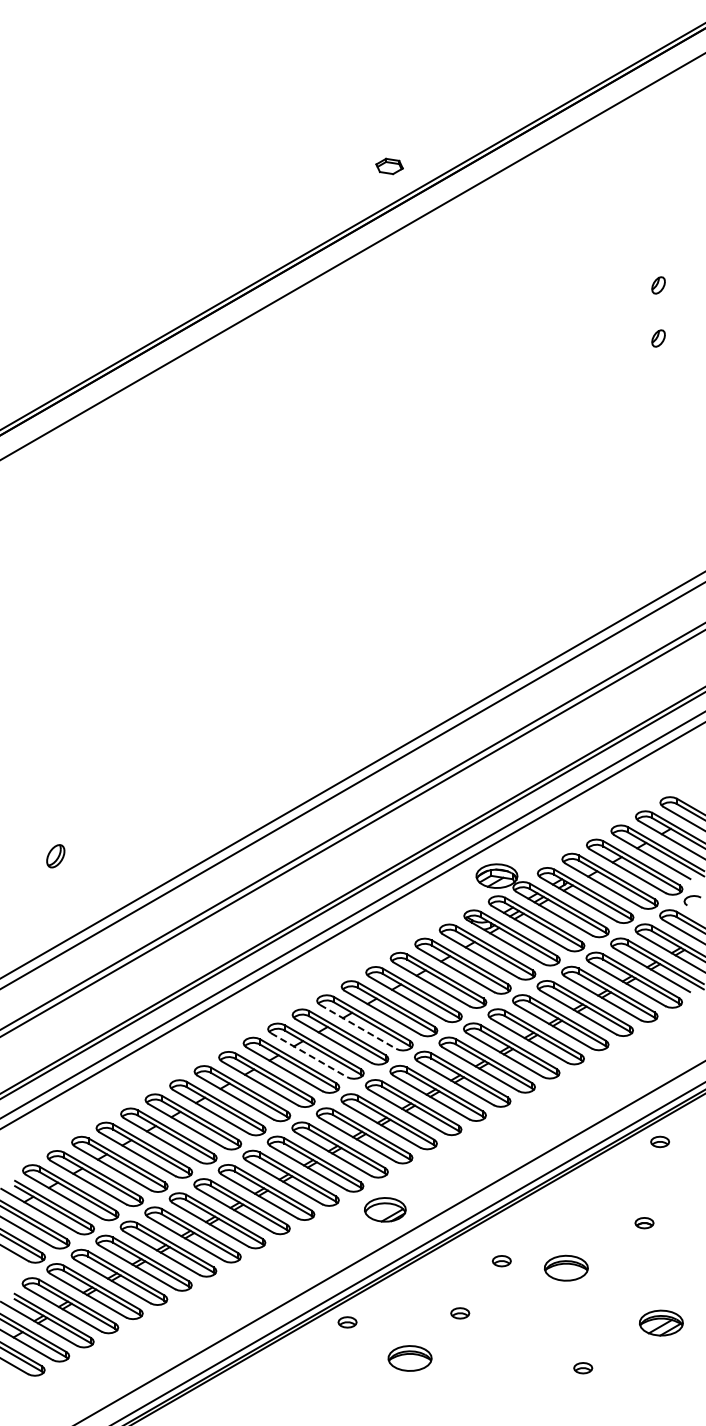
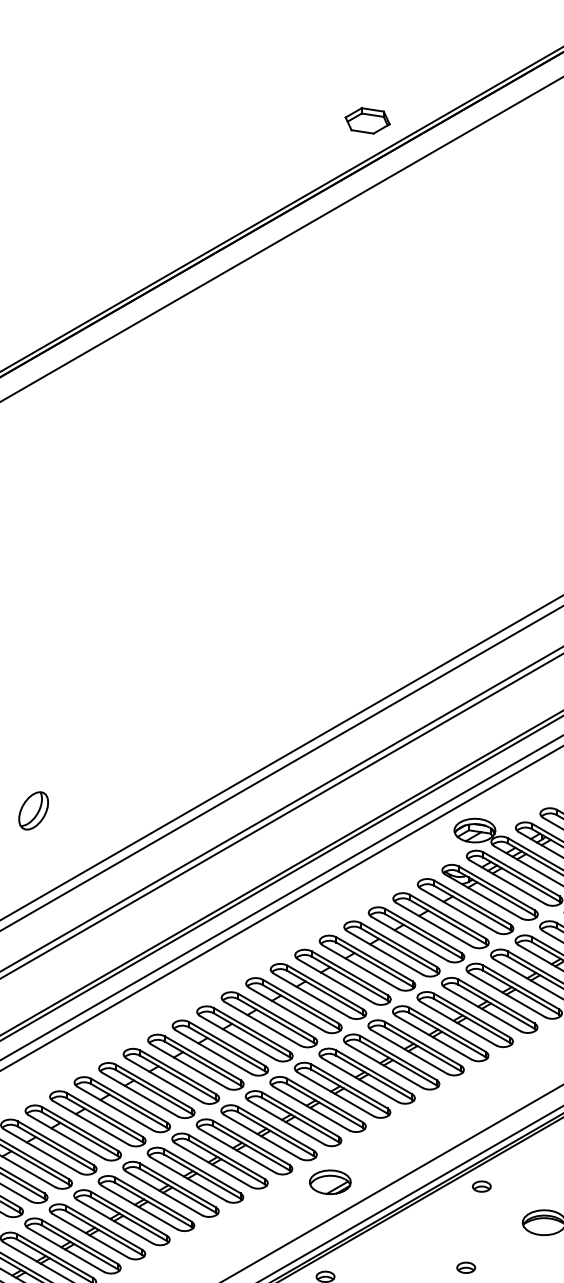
part: (389, 166) -> (367, 120), size x1.67
part: (55, 855) -> (33, 809), size x1.67
line: (358, 1027) -> (336, 981), dashed -> solid
line: (309, 1055) -> (287, 1009), dashed -> solid
part: (385, 1209) -> (330, 1181), moved
part: (501, 1261) -> (481, 1186), moved
part: (460, 1313) -> (466, 1267), moved

